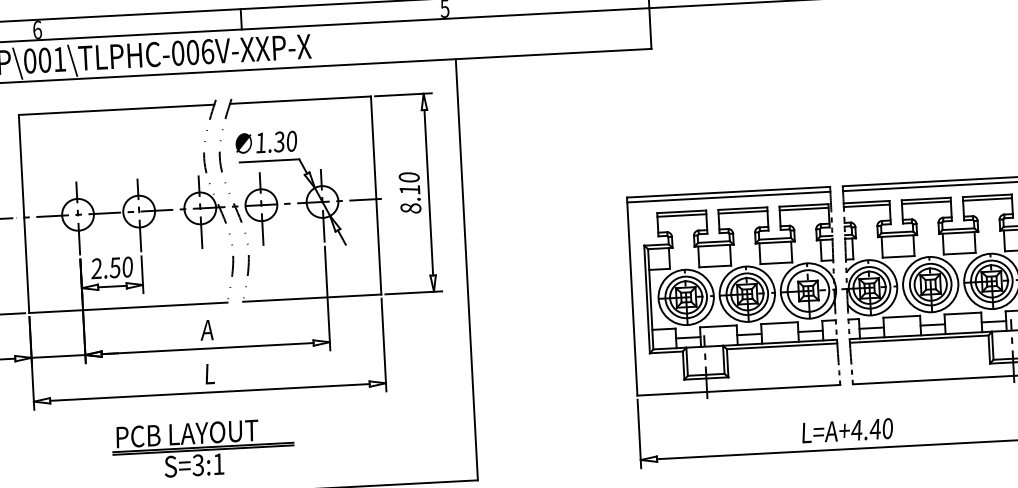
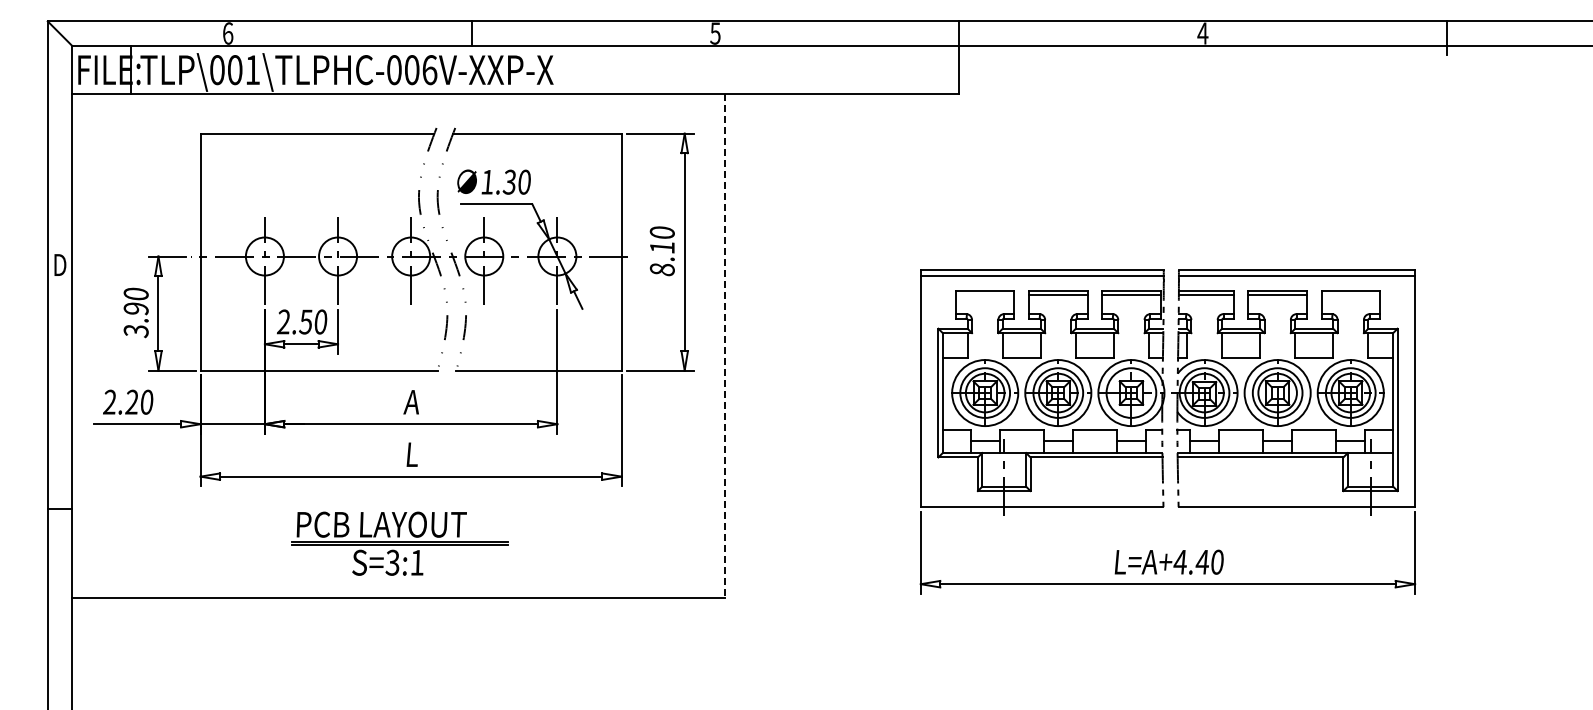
line: (987, 199) -> (1350, 295), removed
line: (681, 215) -> (984, 295), removed
line: (467, 269) -> (725, 346), solid -> dashed

